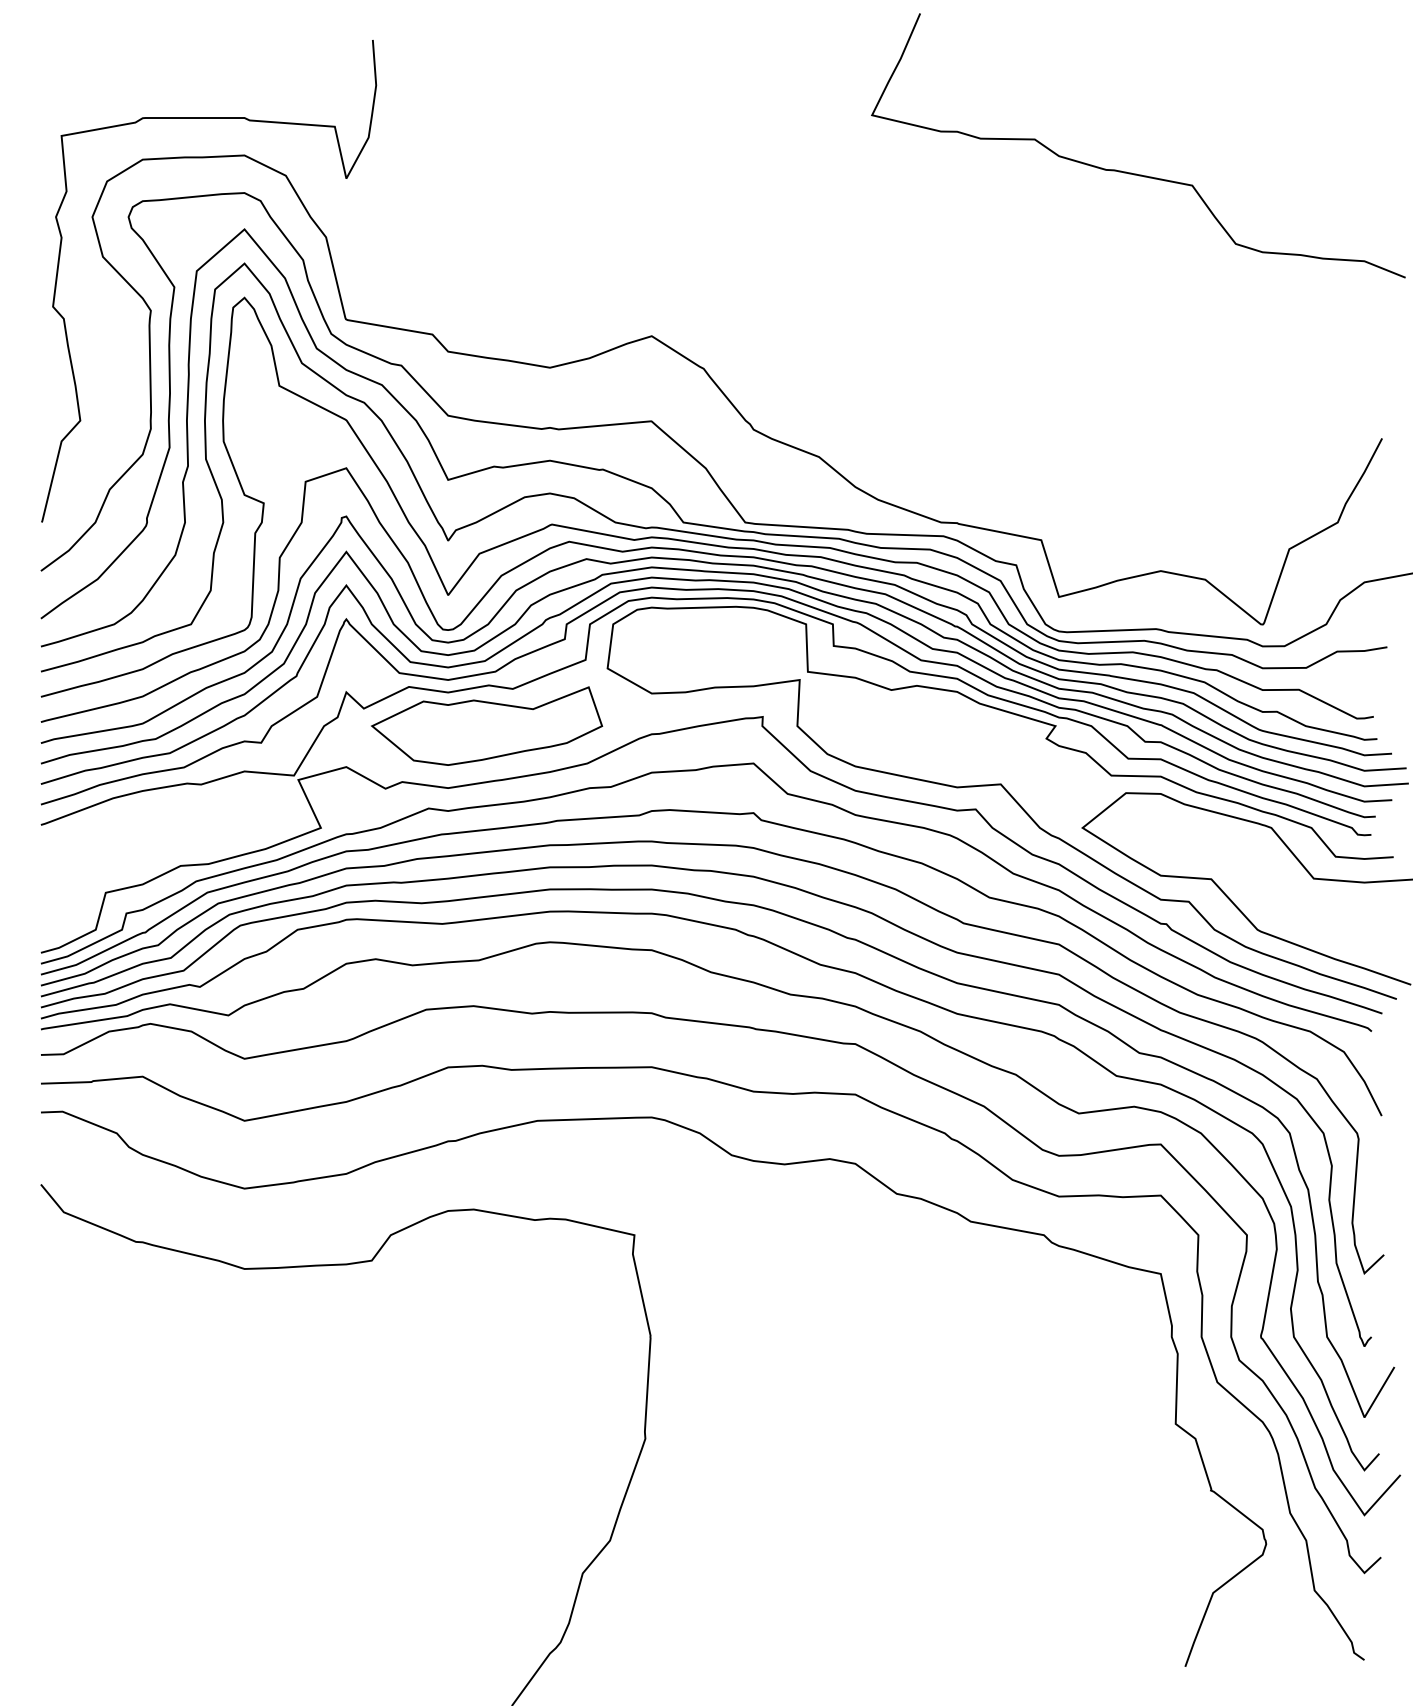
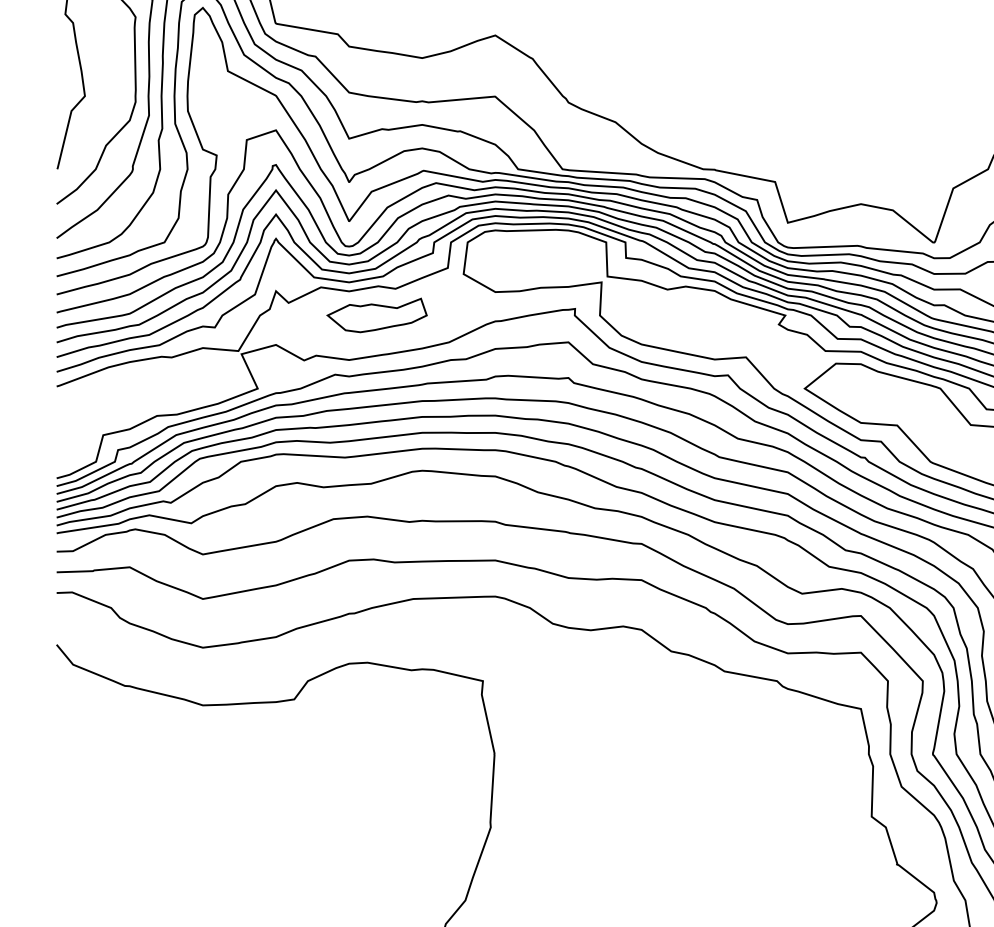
part: (487, 725) -> (377, 315), size x0.6

